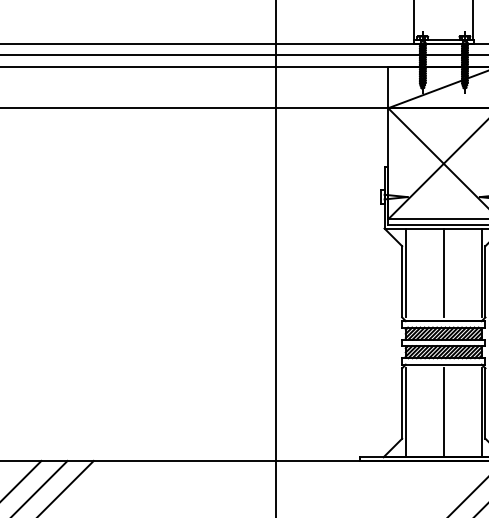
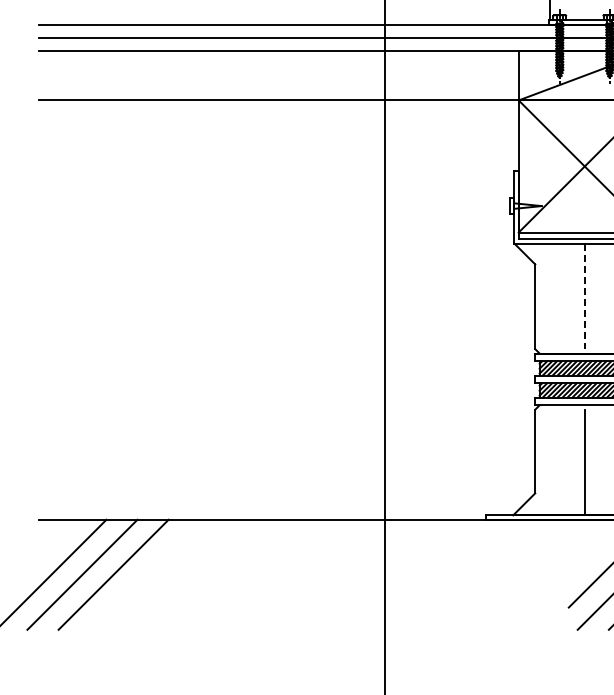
line: (405, 273) -> (539, 296), removed
line: (443, 273) -> (584, 296), solid -> dashed
line: (405, 412) -> (539, 462), removed

